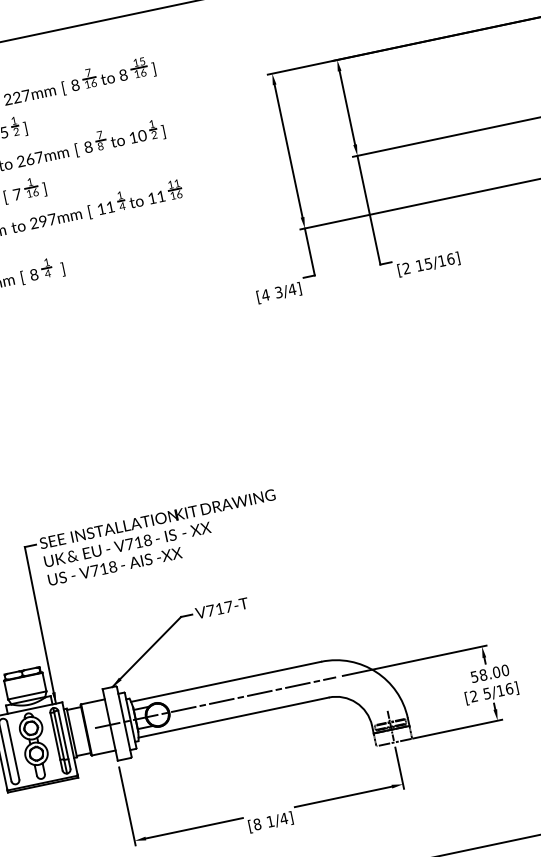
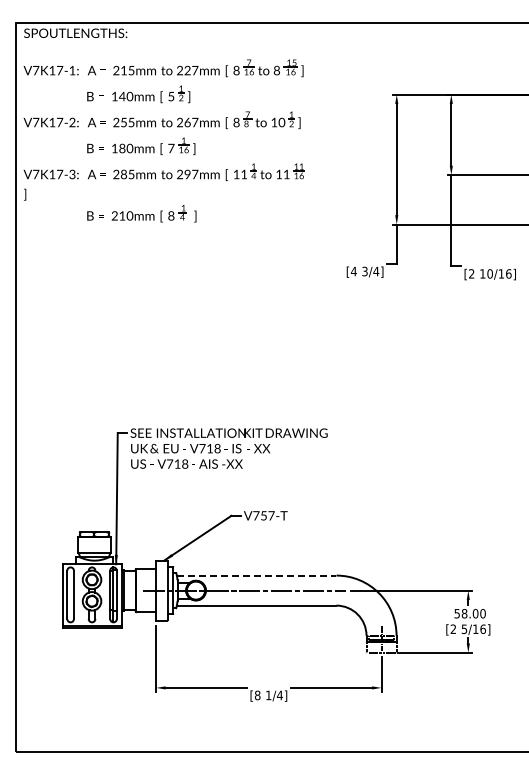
text: (427, 263) -> (489, 273), 15/16] -> 10/16]
text: (219, 608) -> (263, 515), V717-T -> V757-T
line: (225, 681) -> (256, 575), solid -> dashed

